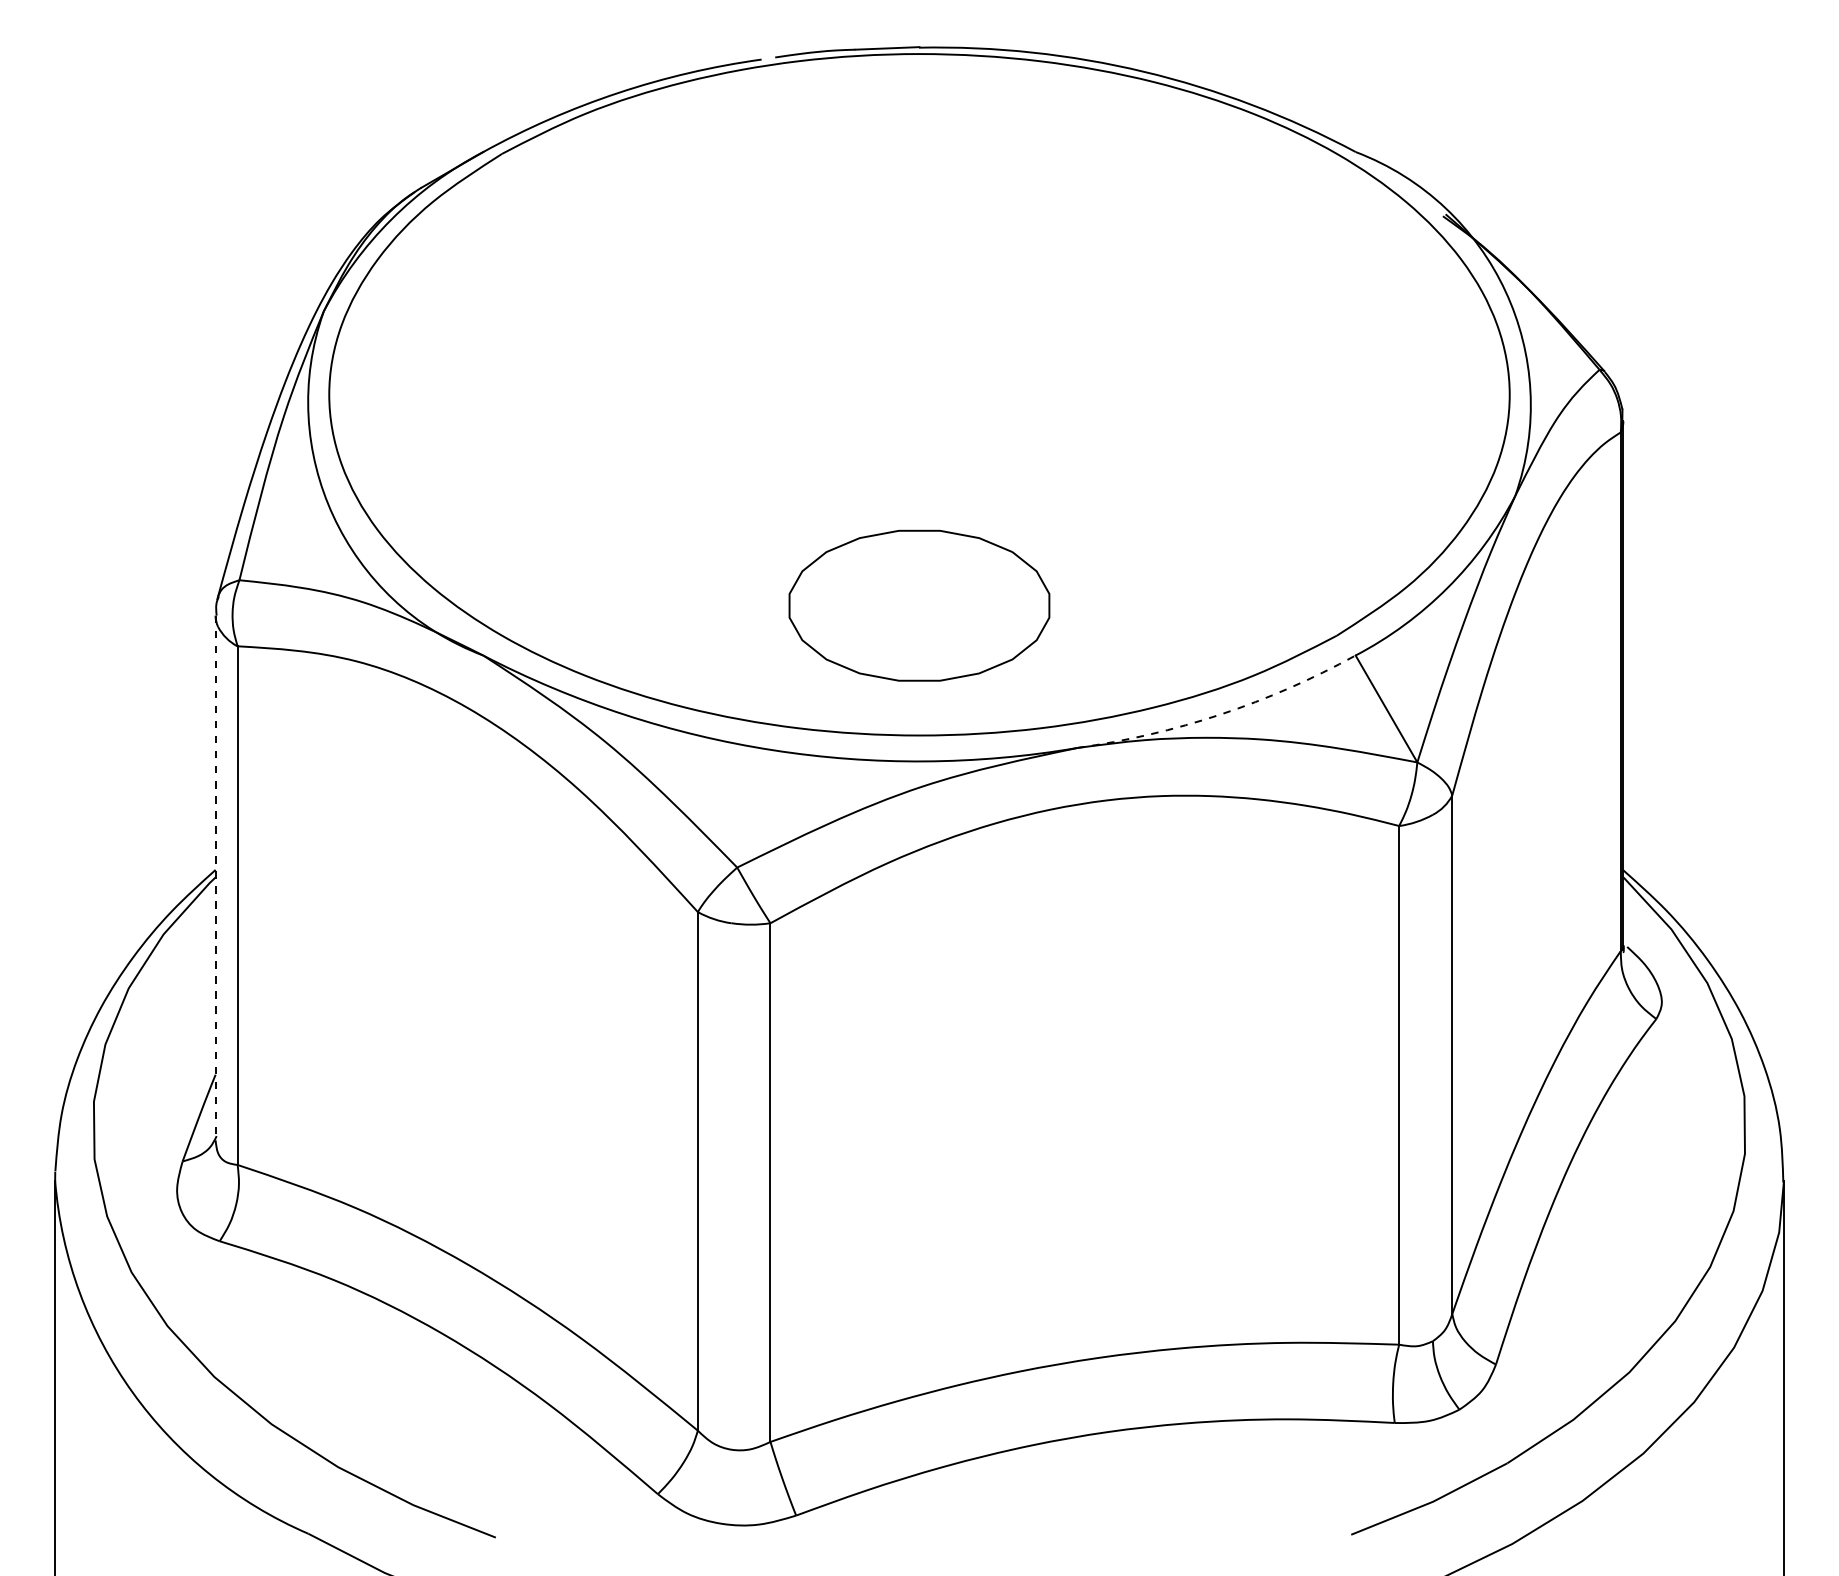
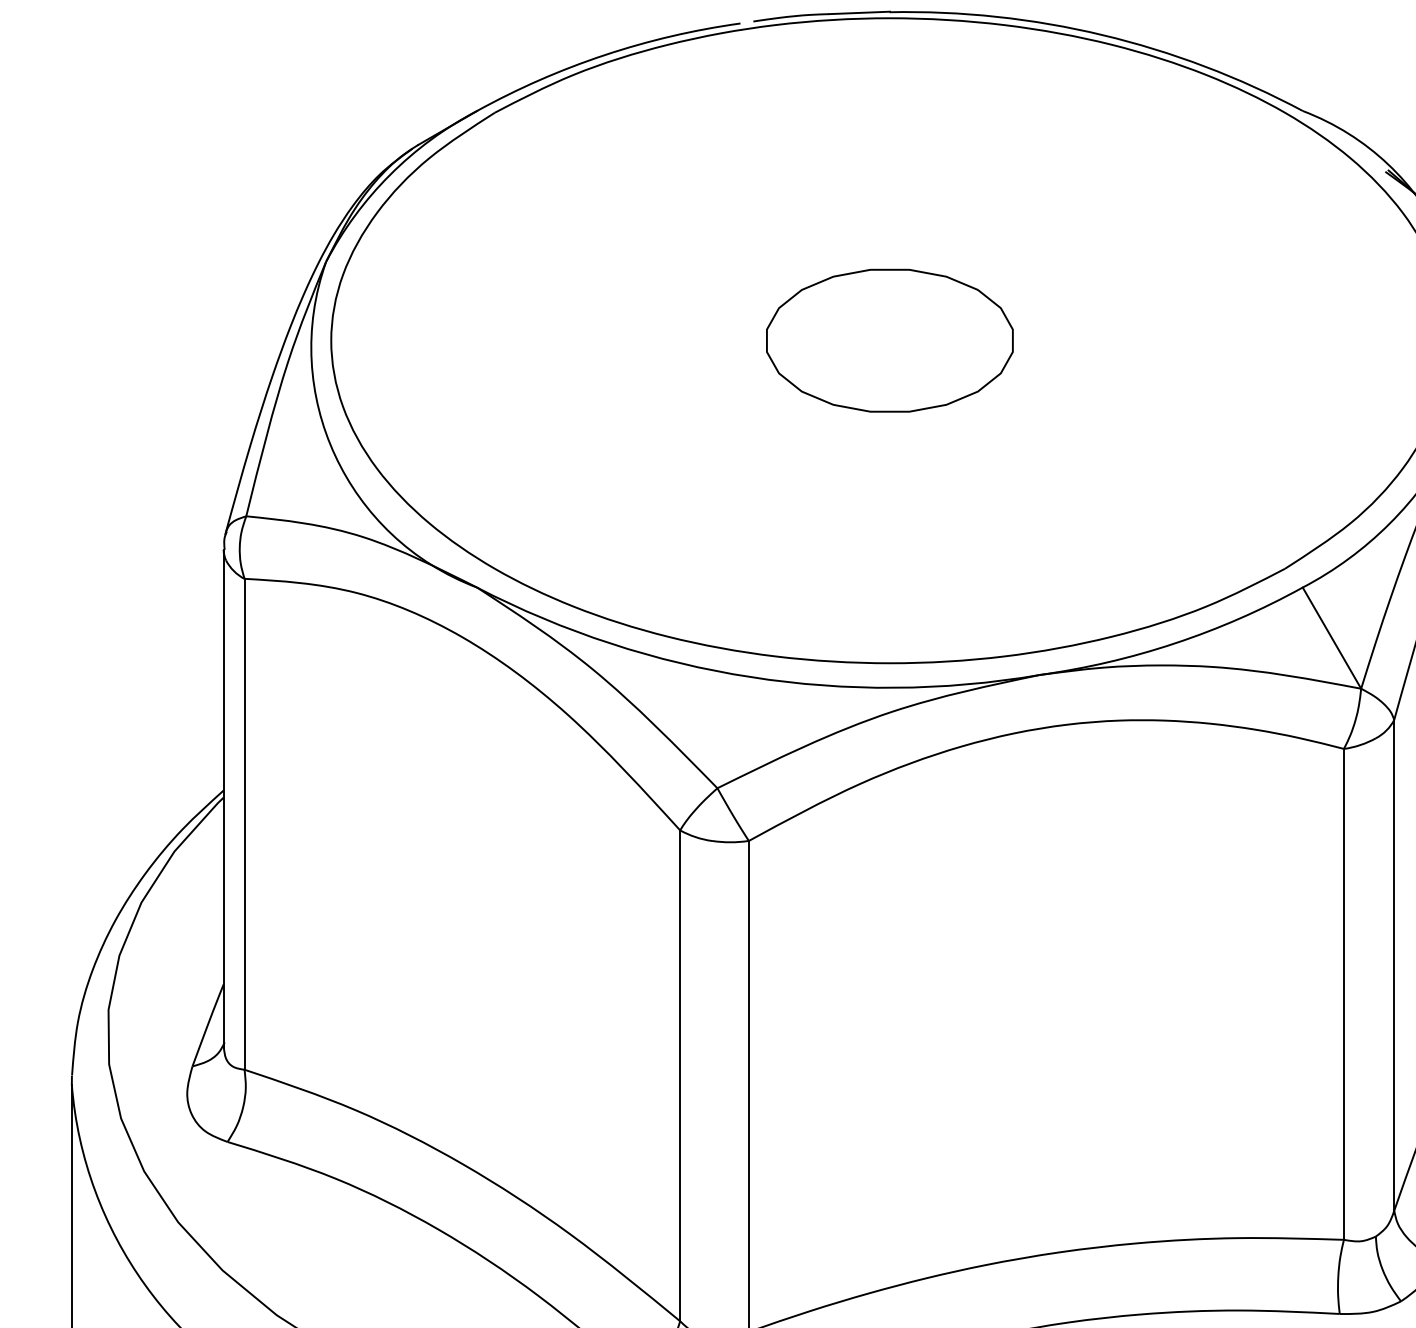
part: (919, 605) -> (889, 340), moved
arc: (1220, 714) -> (1174, 643), dashed -> solid
line: (215, 879) -> (223, 799), dashed -> solid

